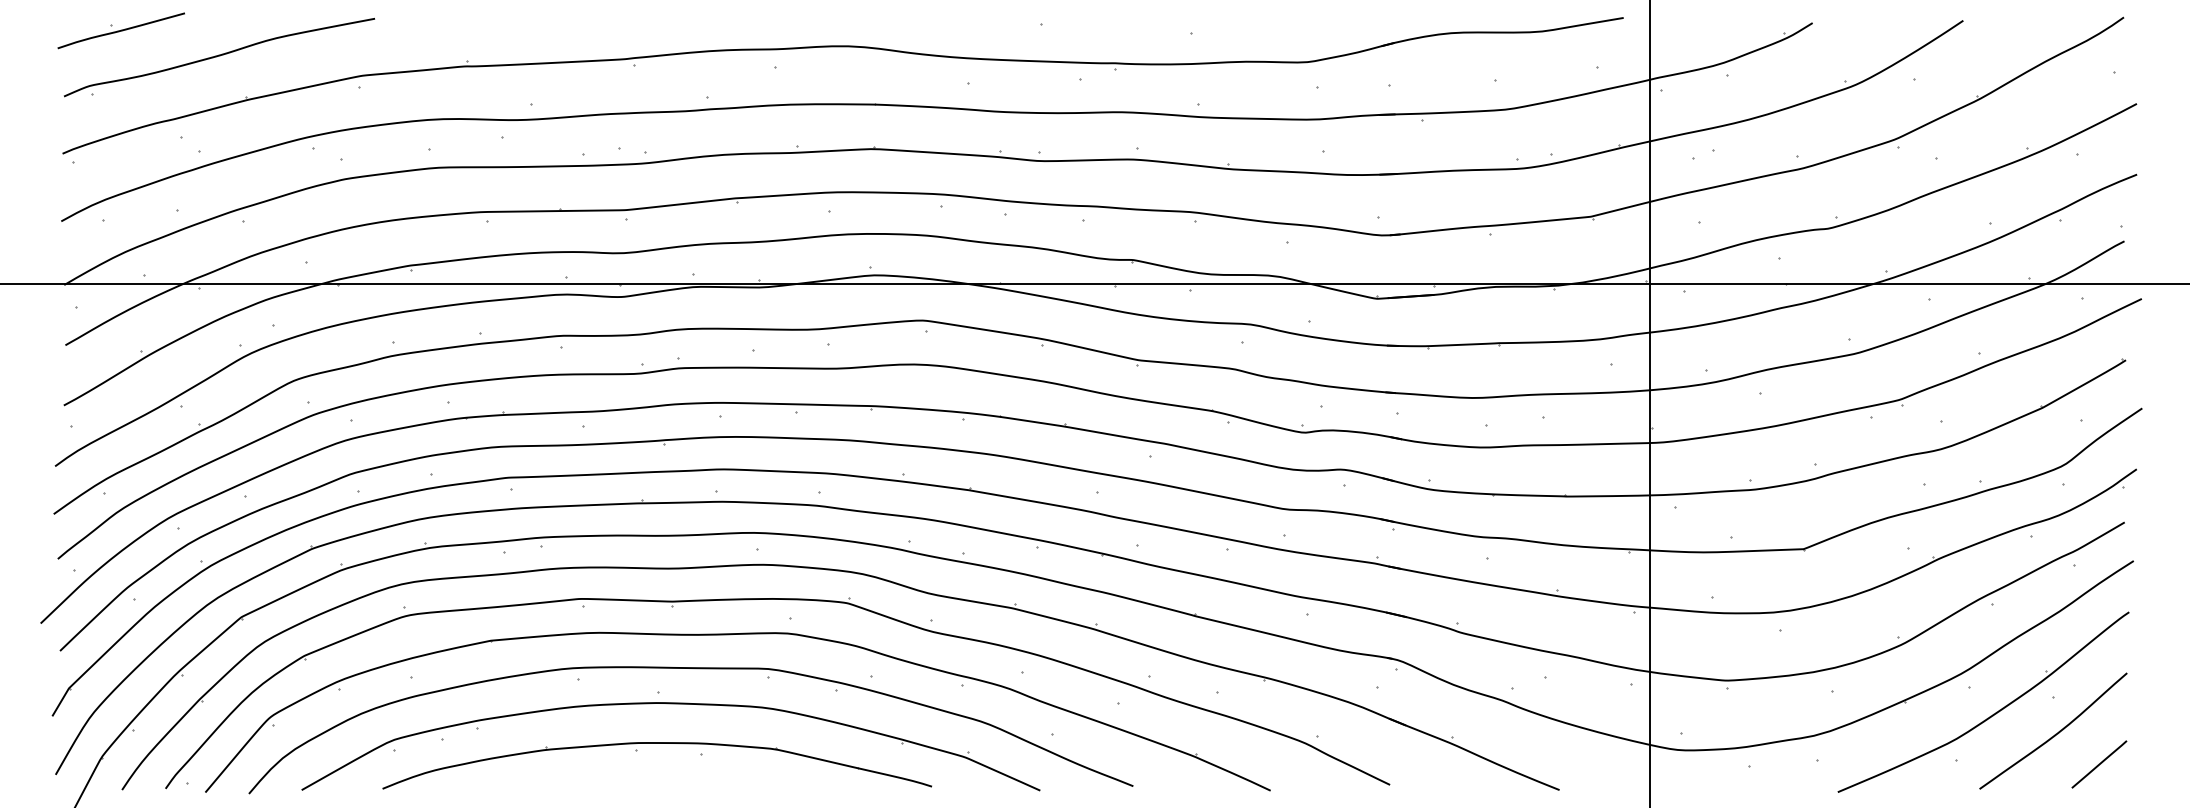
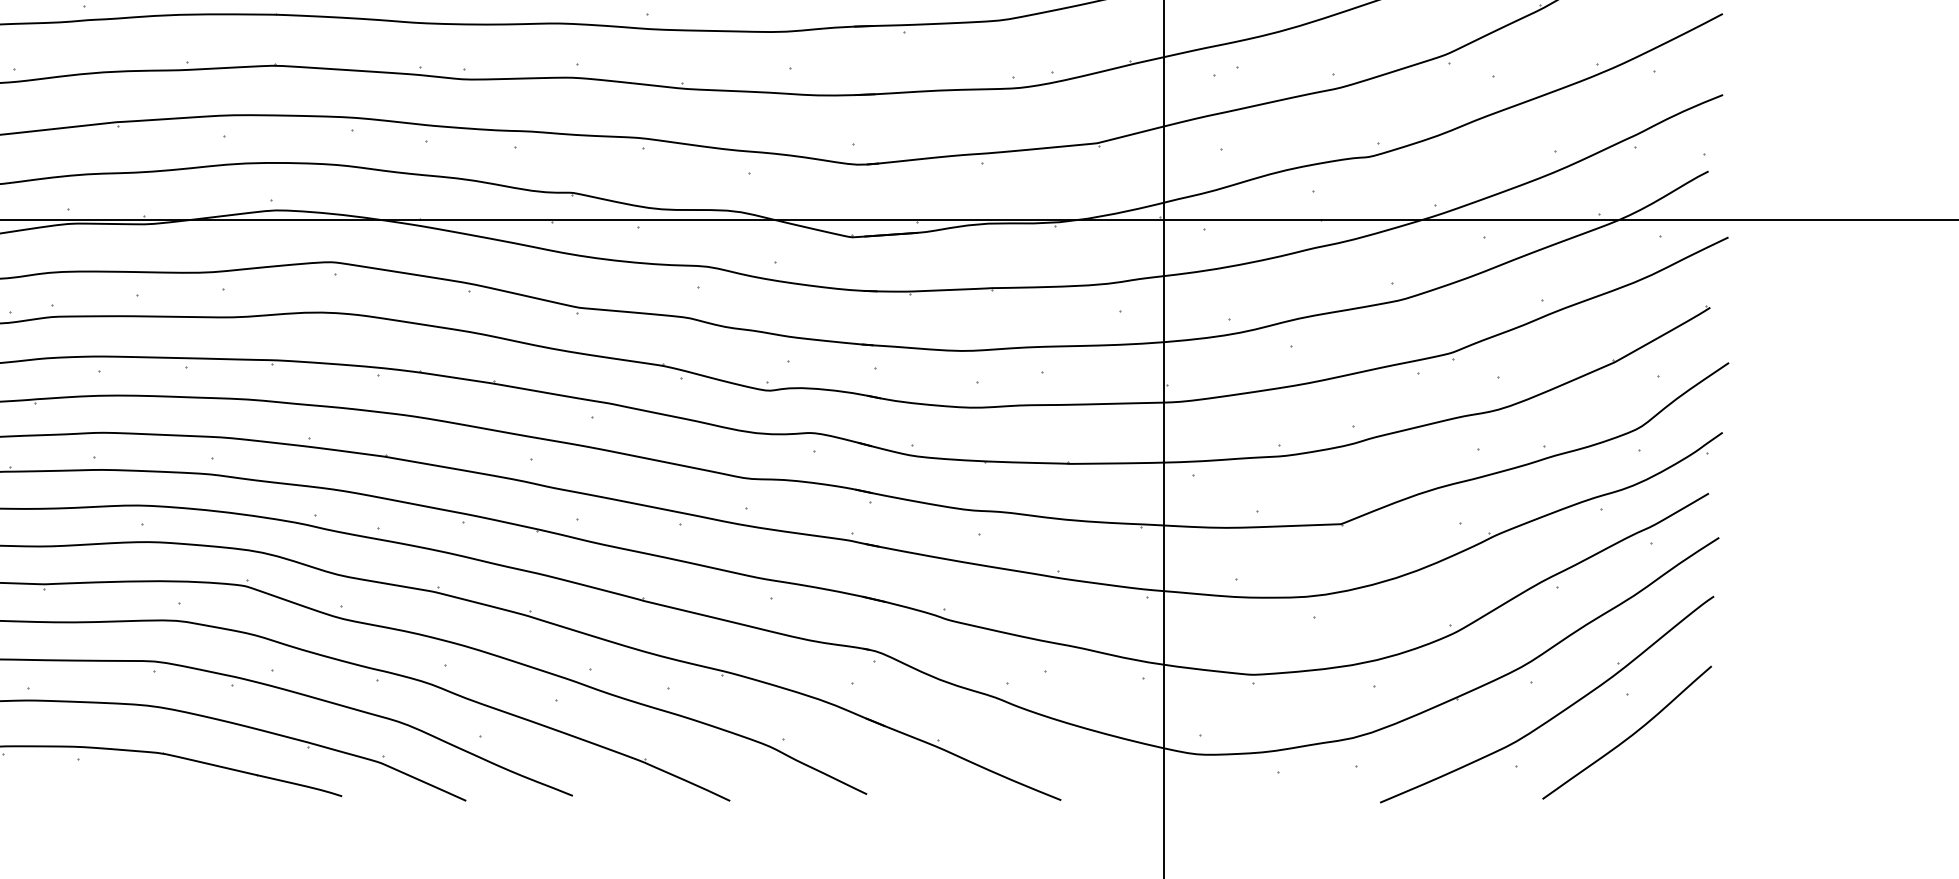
line: (2099, 764) -> (1679, 770), removed

